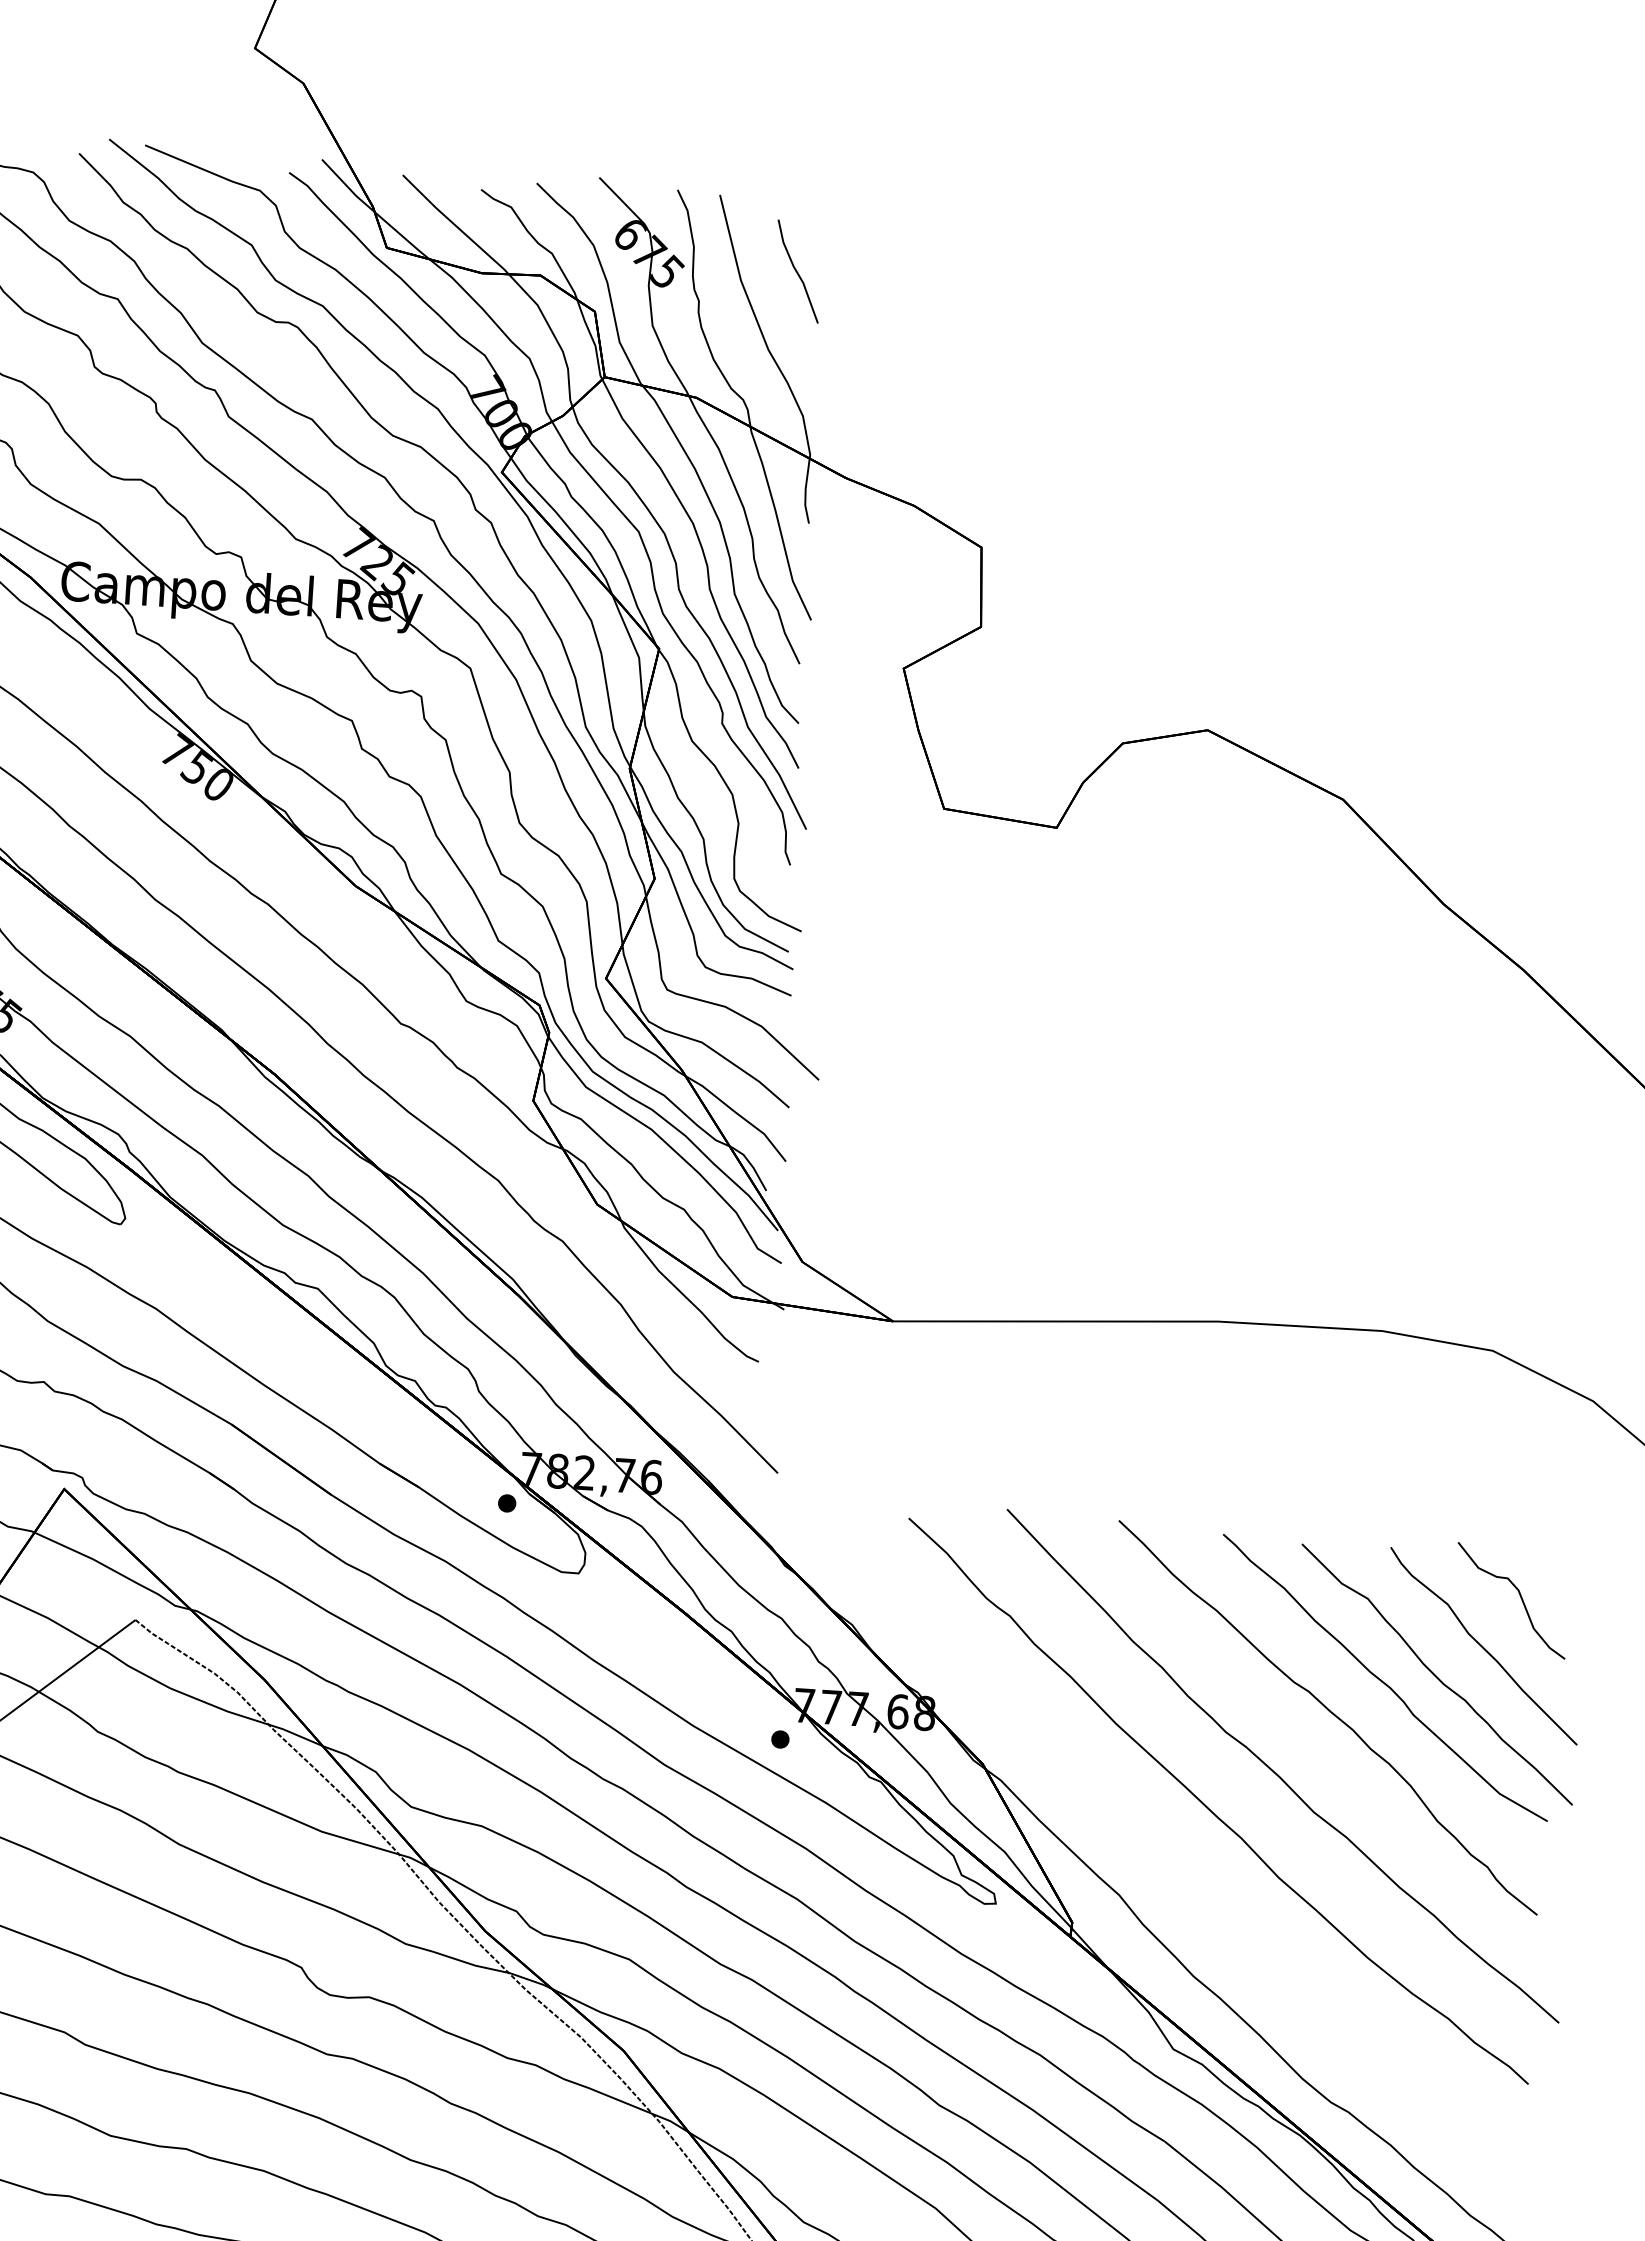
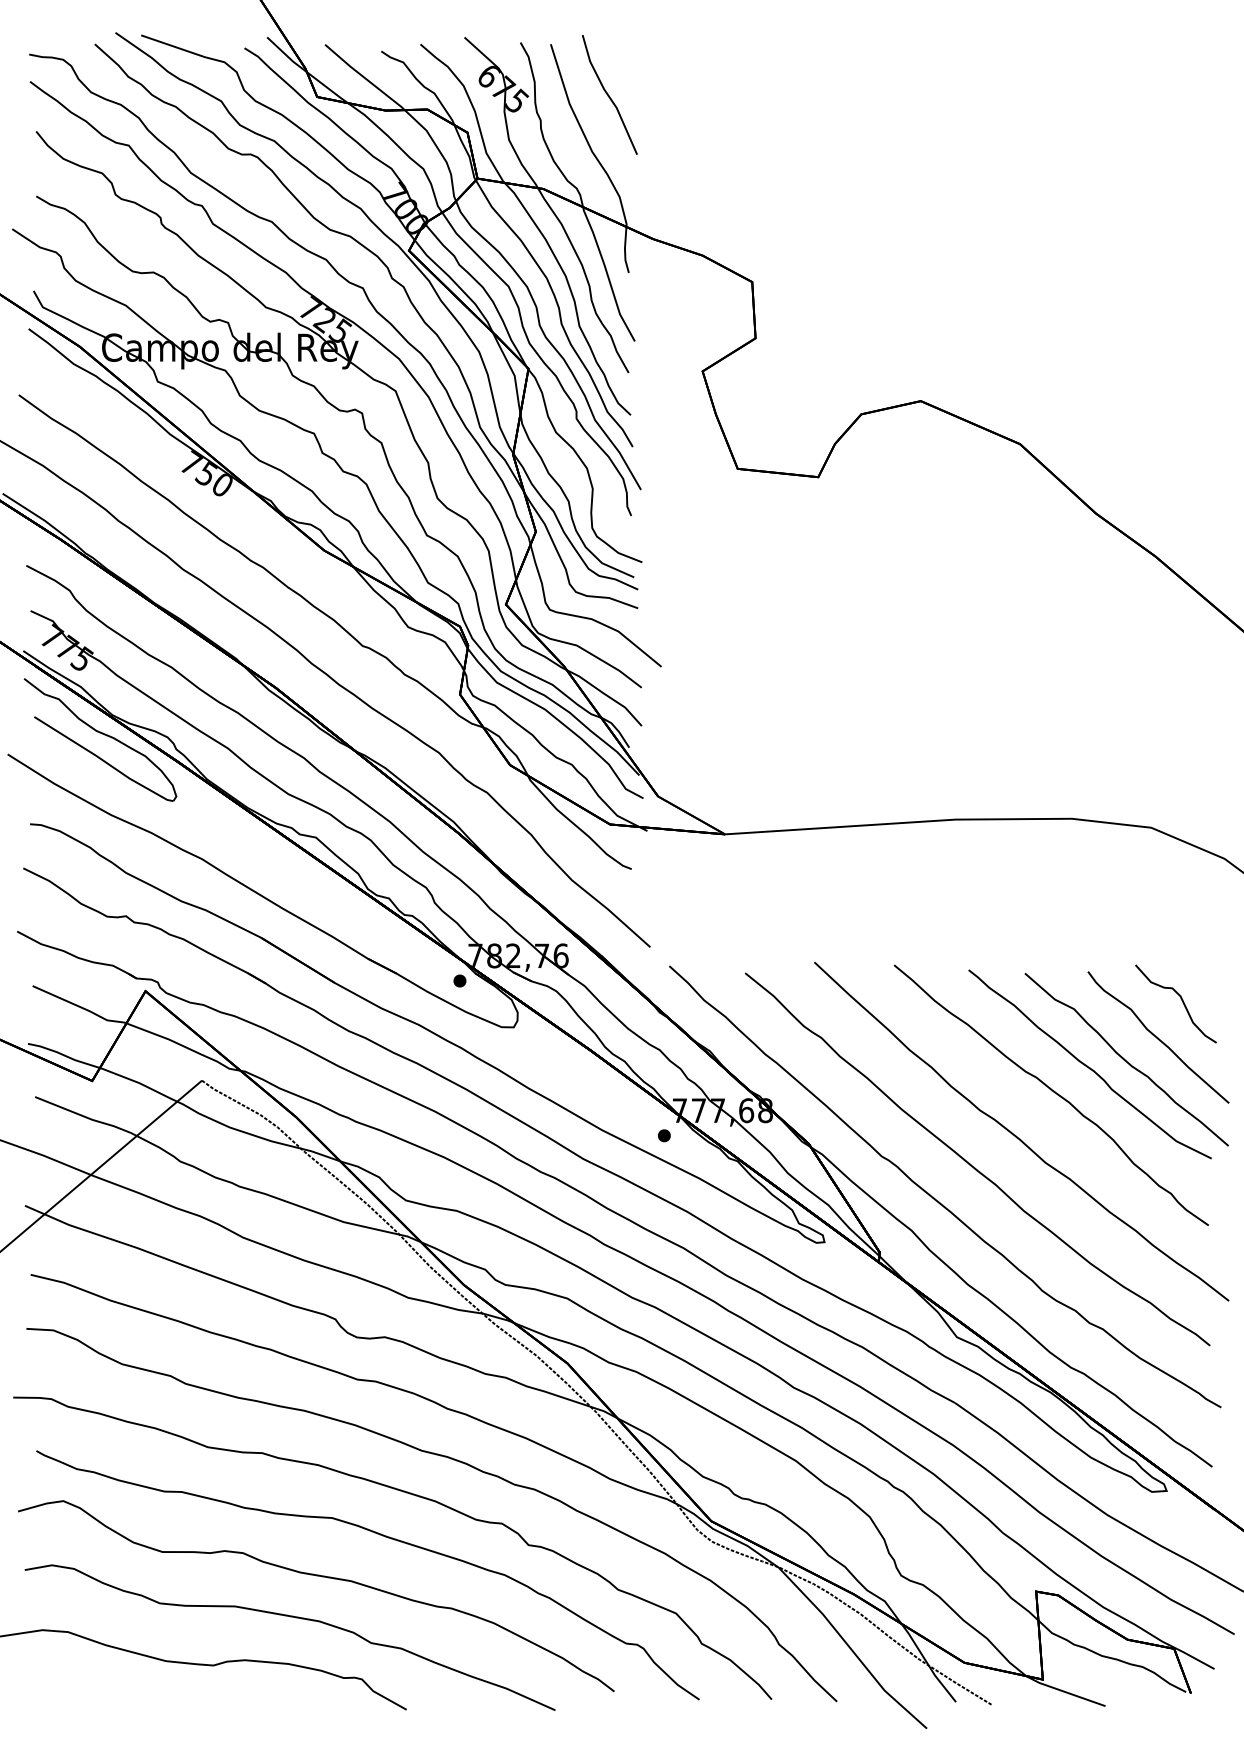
part: (797, 270) -> (609, 94), size x1.67
curve: (1154, 1850) -> (934, 1197), added

